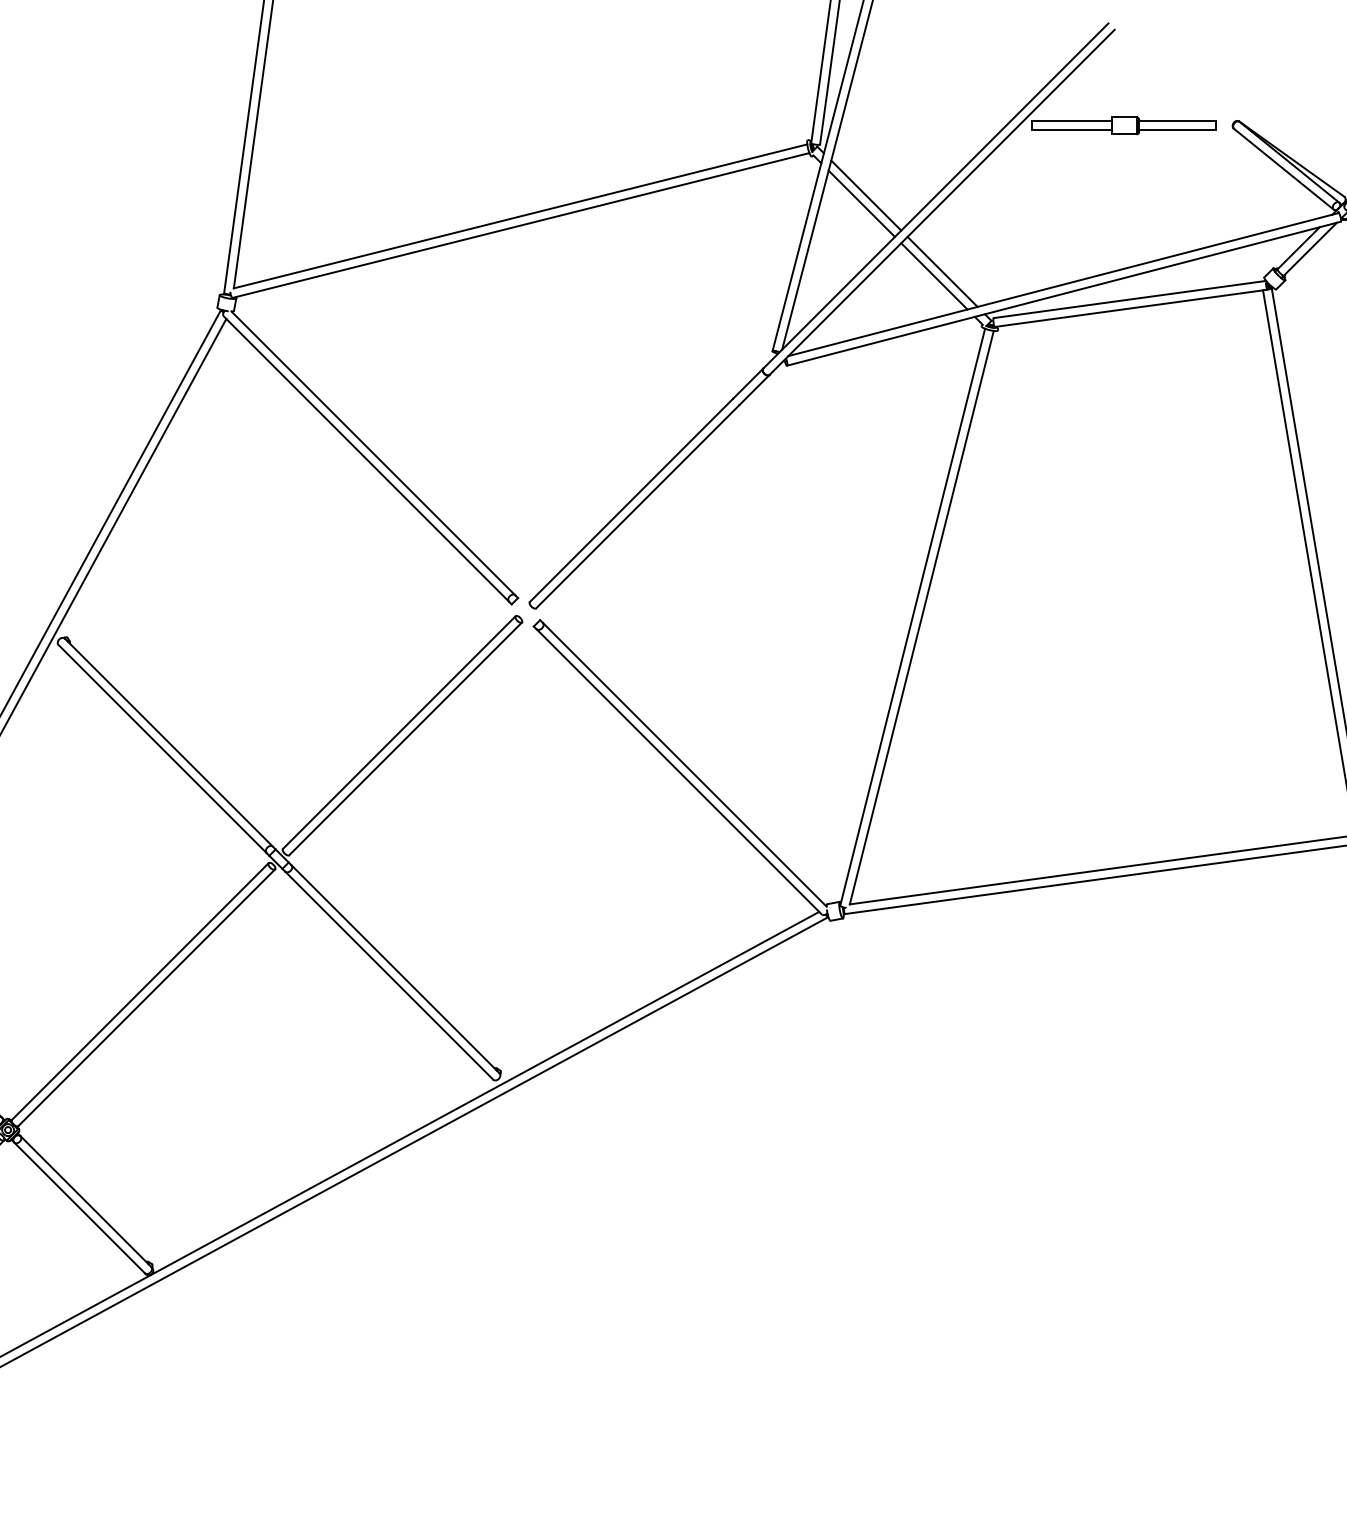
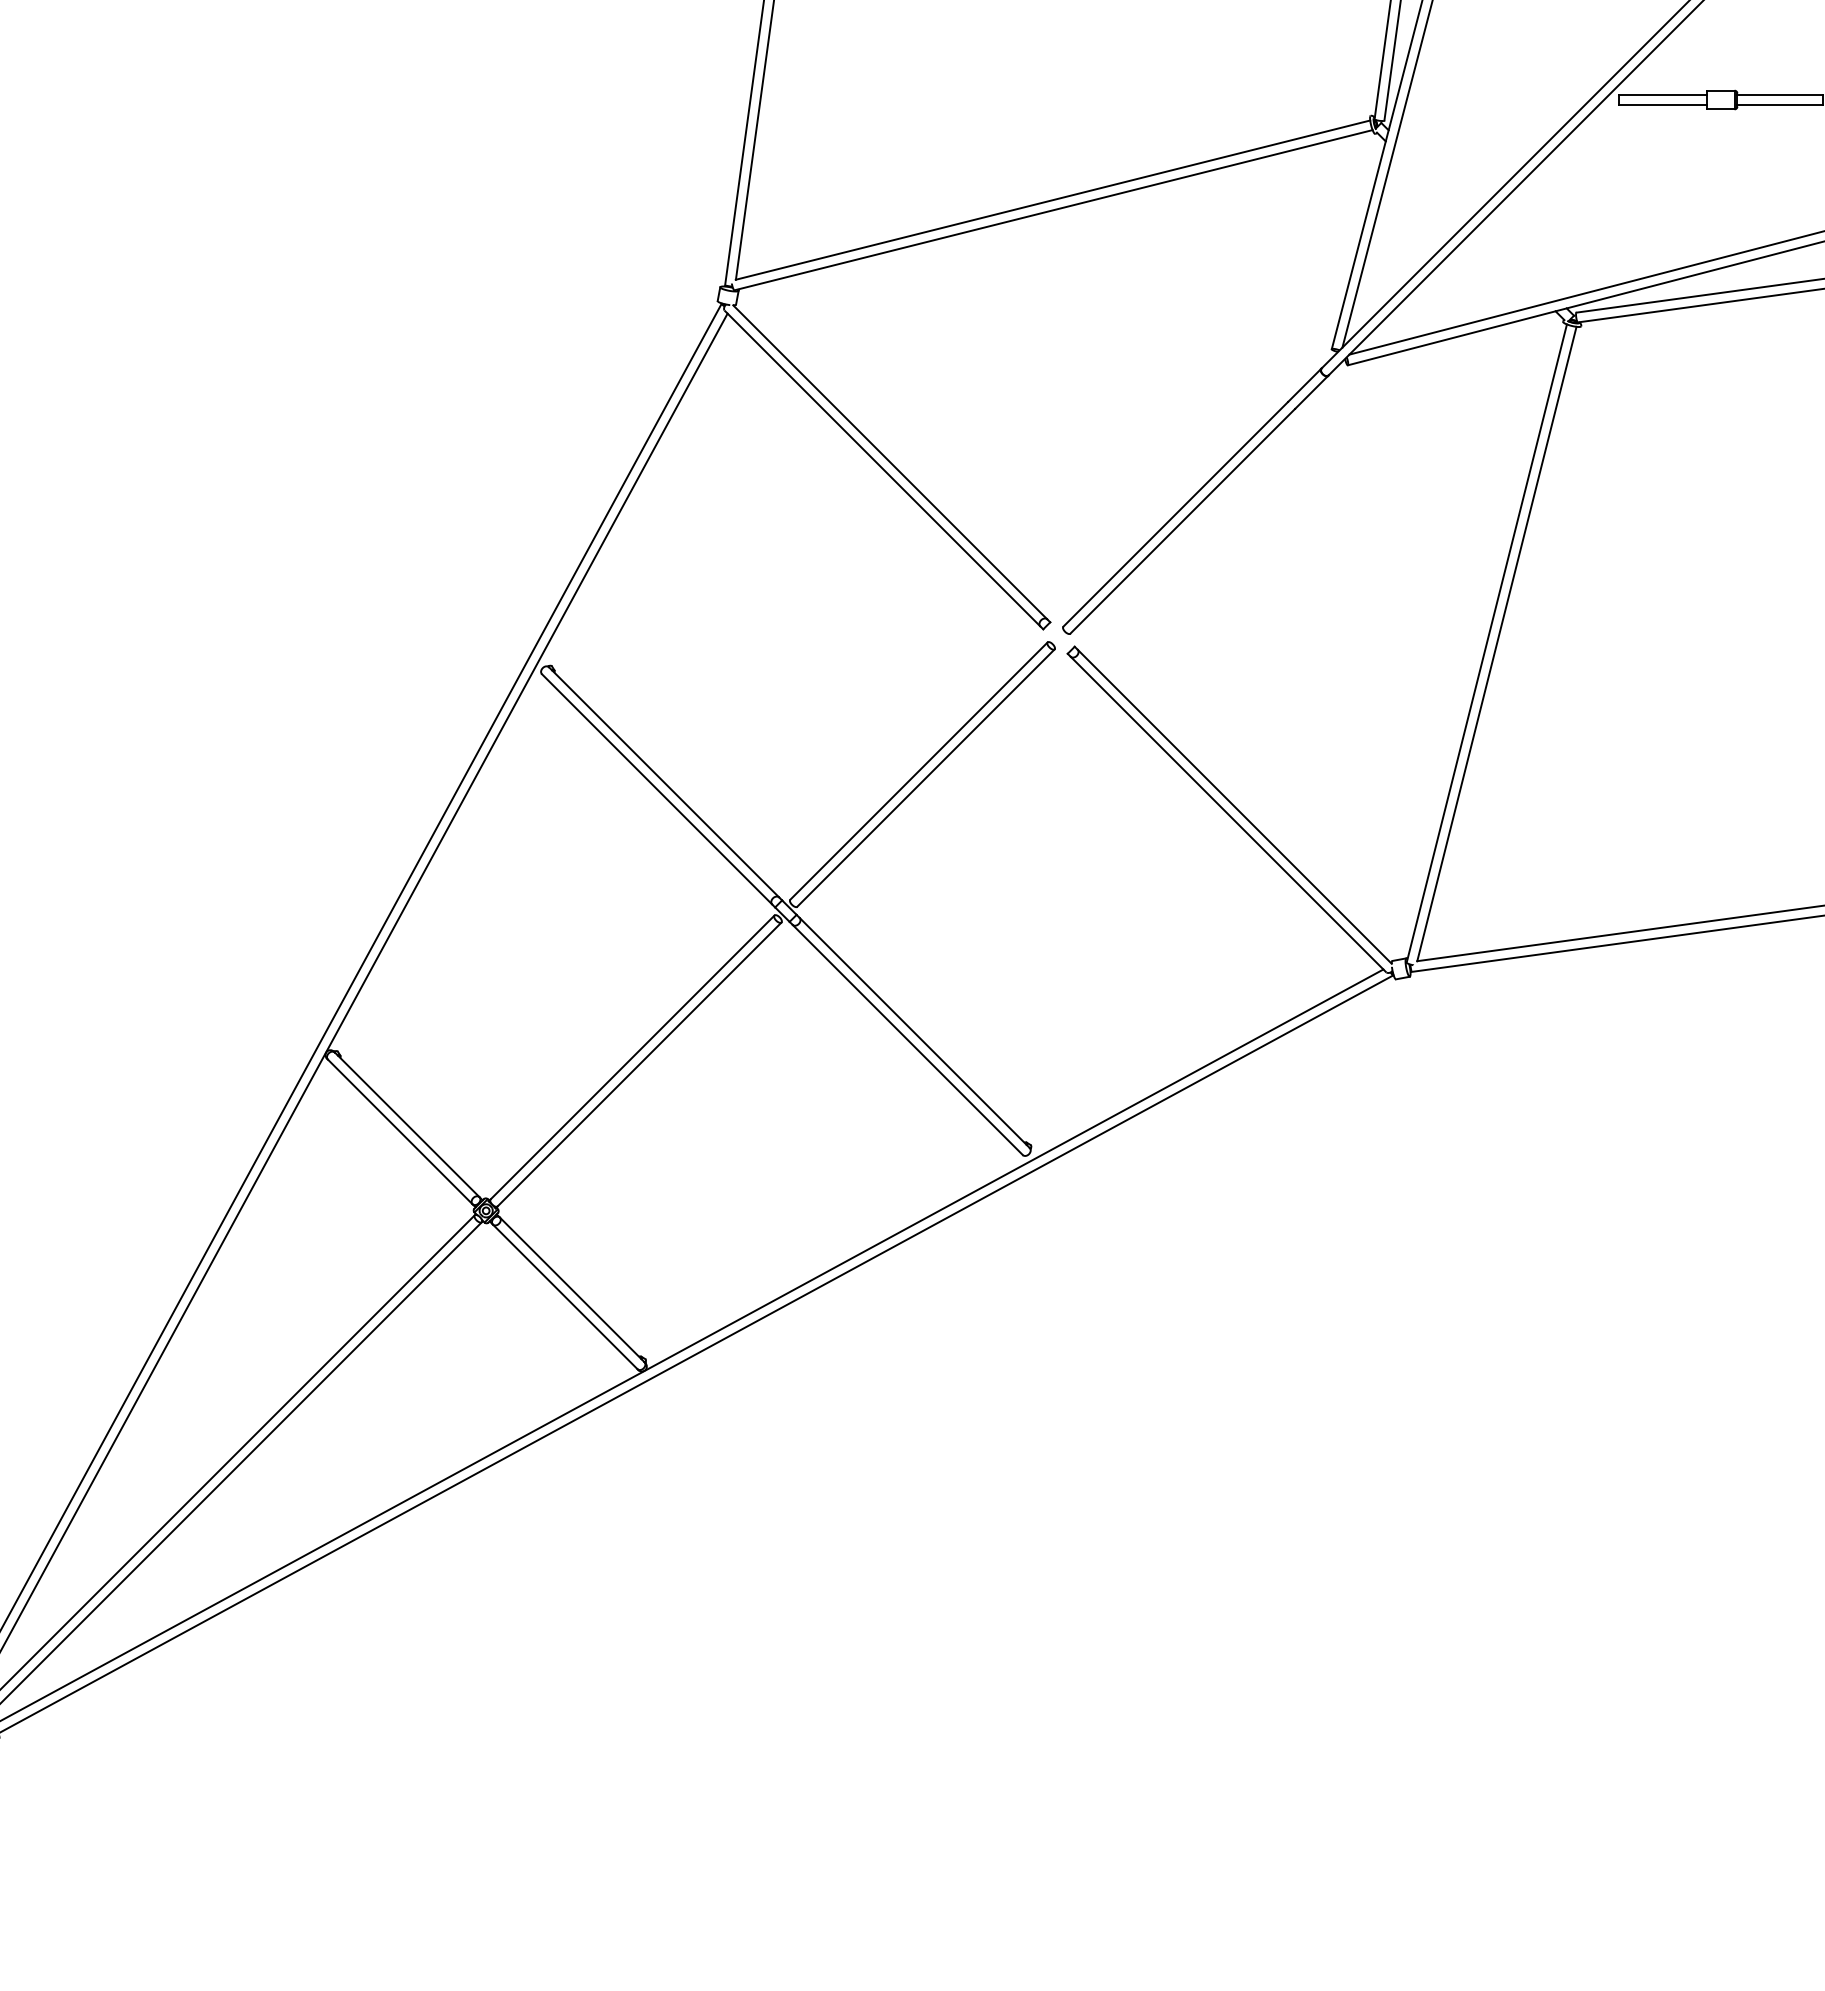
line: (866, 195) -> (1435, 176), removed
line: (861, 203) -> (1430, 185), removed
line: (942, 271) -> (1519, 261), removed
line: (934, 276) -> (1510, 266), removed

